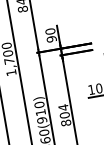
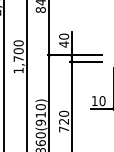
text: (52, 39) -> (64, 44), 90 -> 40
text: (65, 115) -> (64, 121), 804 -> 720

